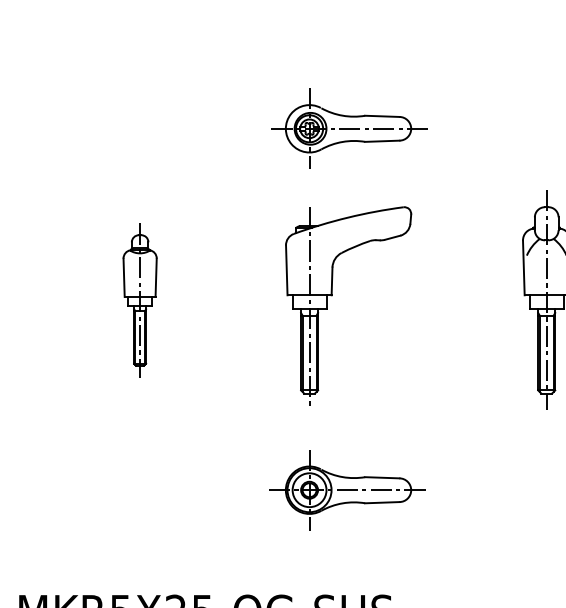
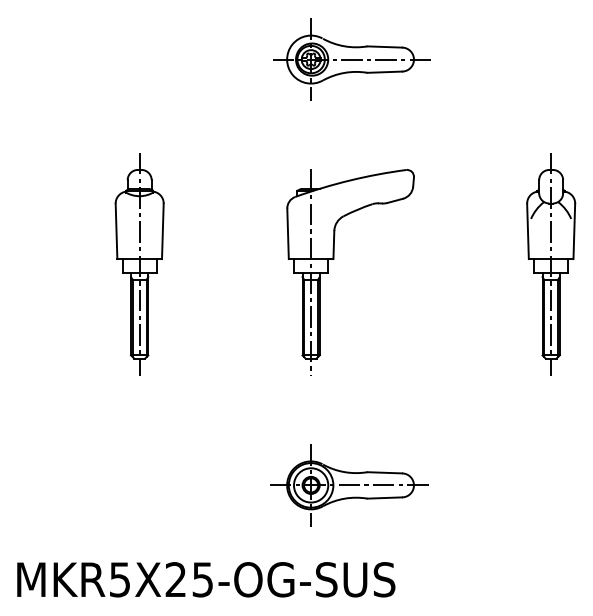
part: (349, 128) -> (351, 59), moved
part: (140, 300) -> (139, 264), size x1.43
part: (347, 490) -> (349, 485), moved

